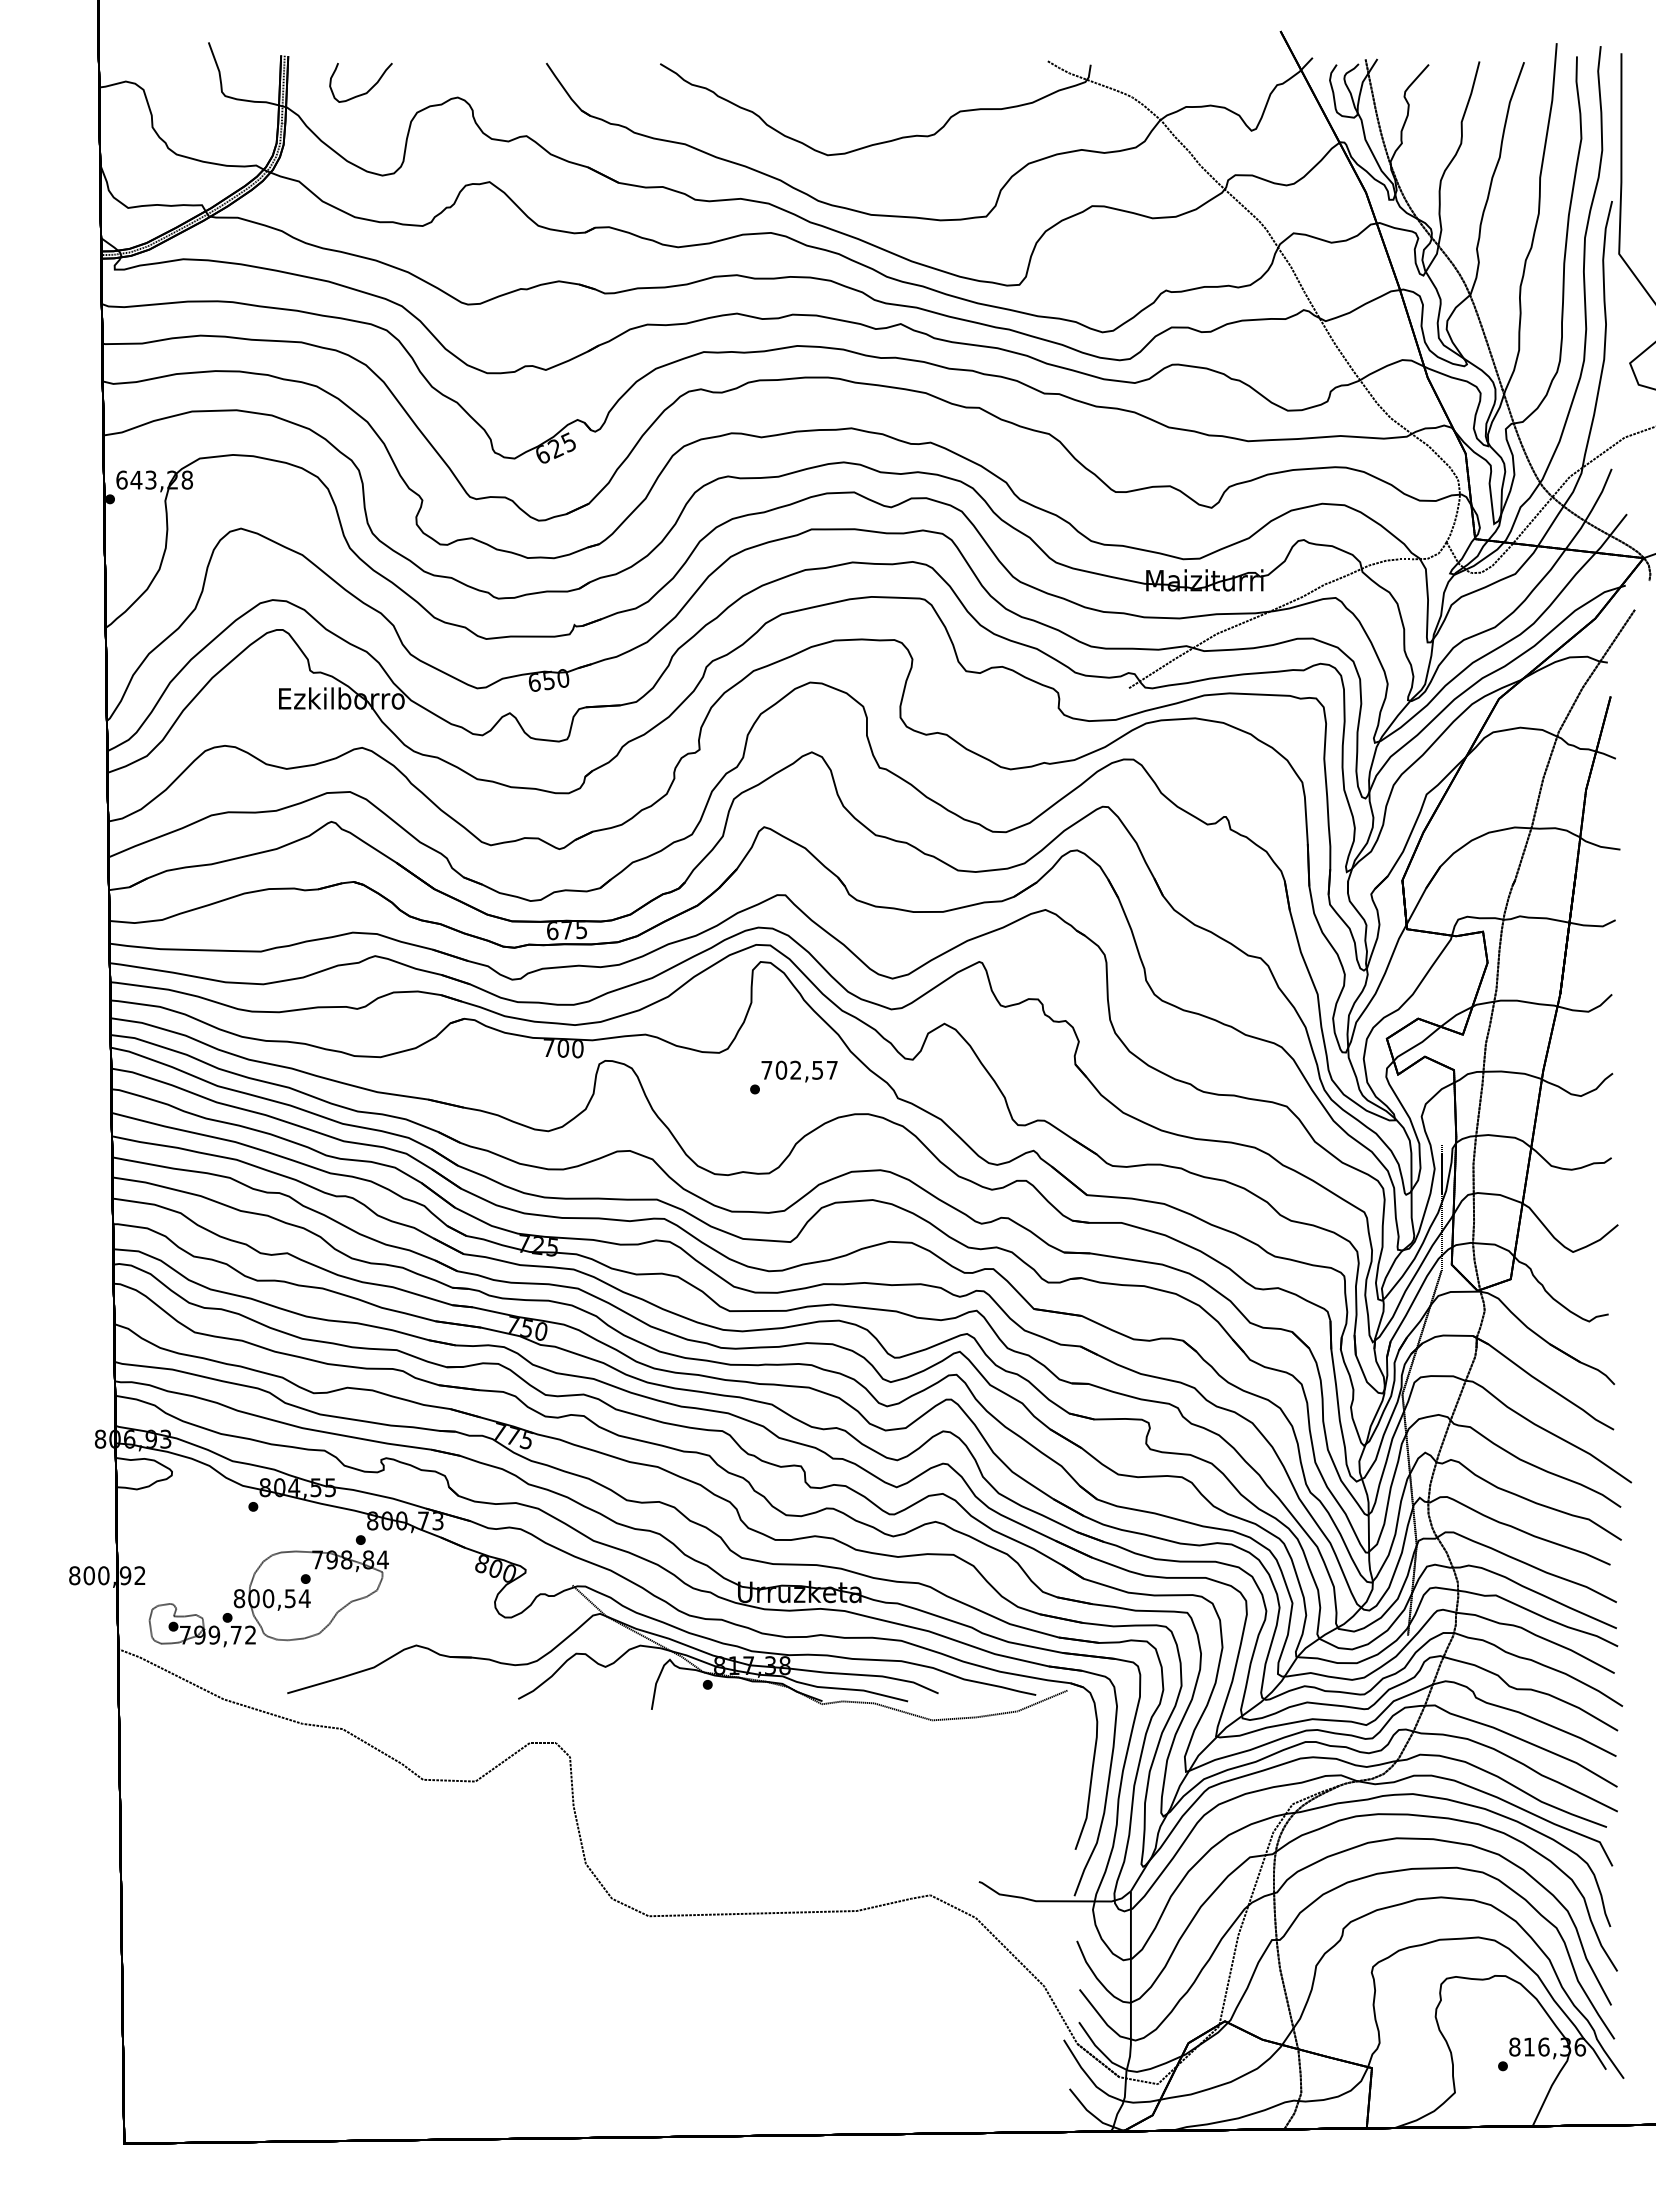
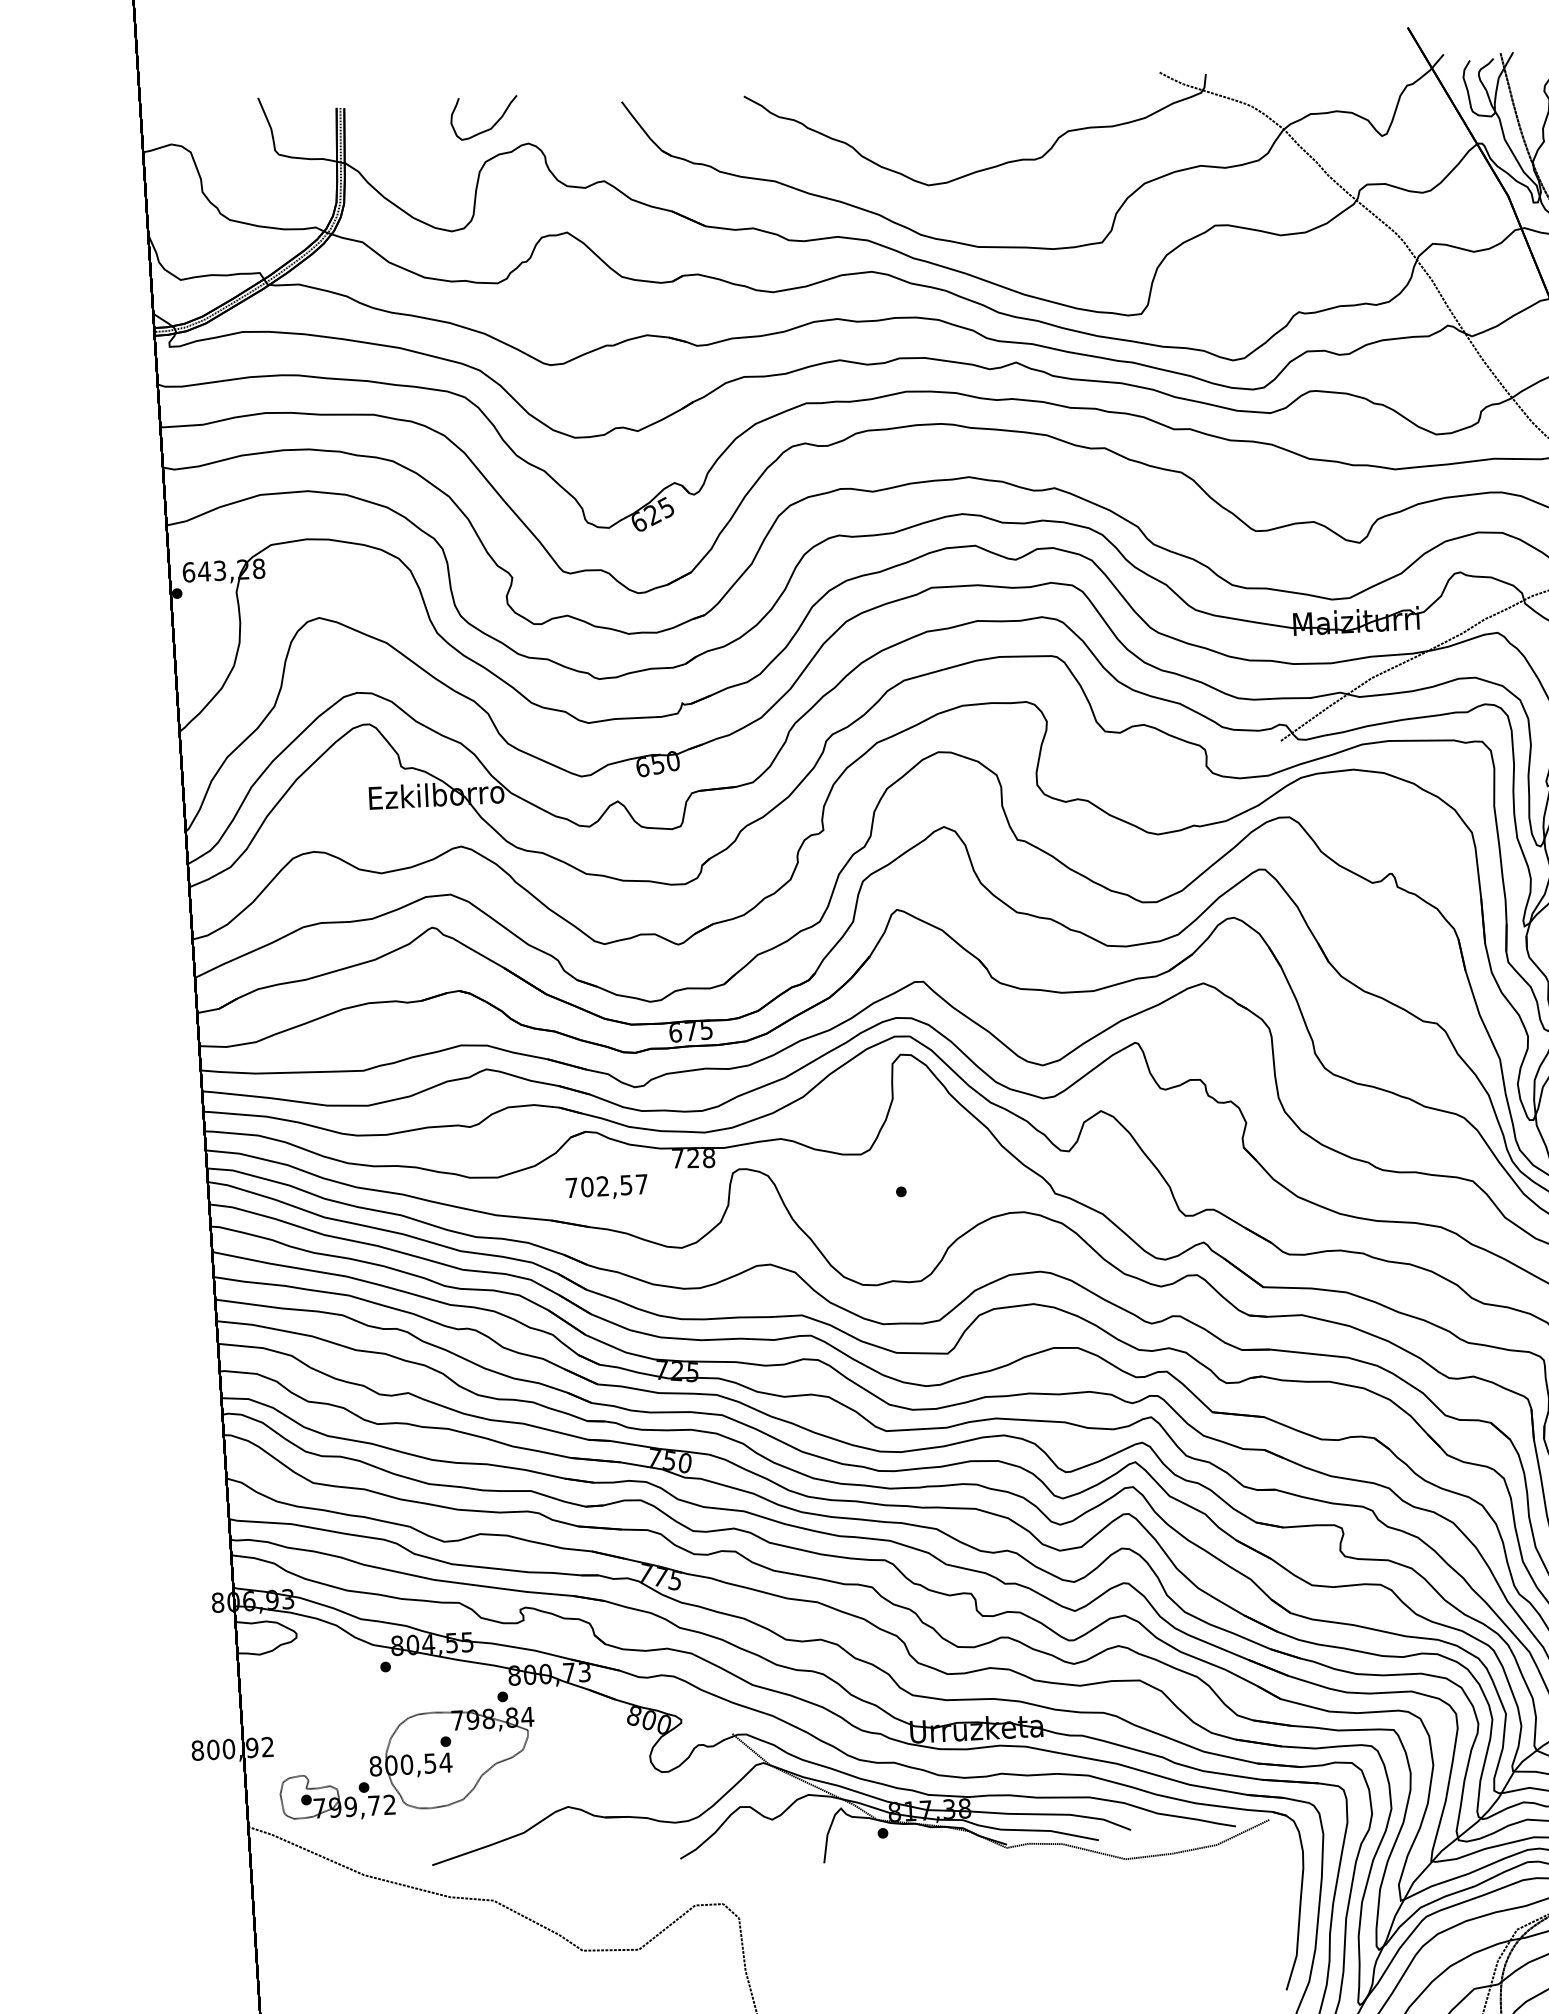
curve: (368, 89) -> (492, 124), moved
text: (570, 1048) -> (701, 1157), 700 -> 728
text: (799, 1071) -> (606, 1187), moved

